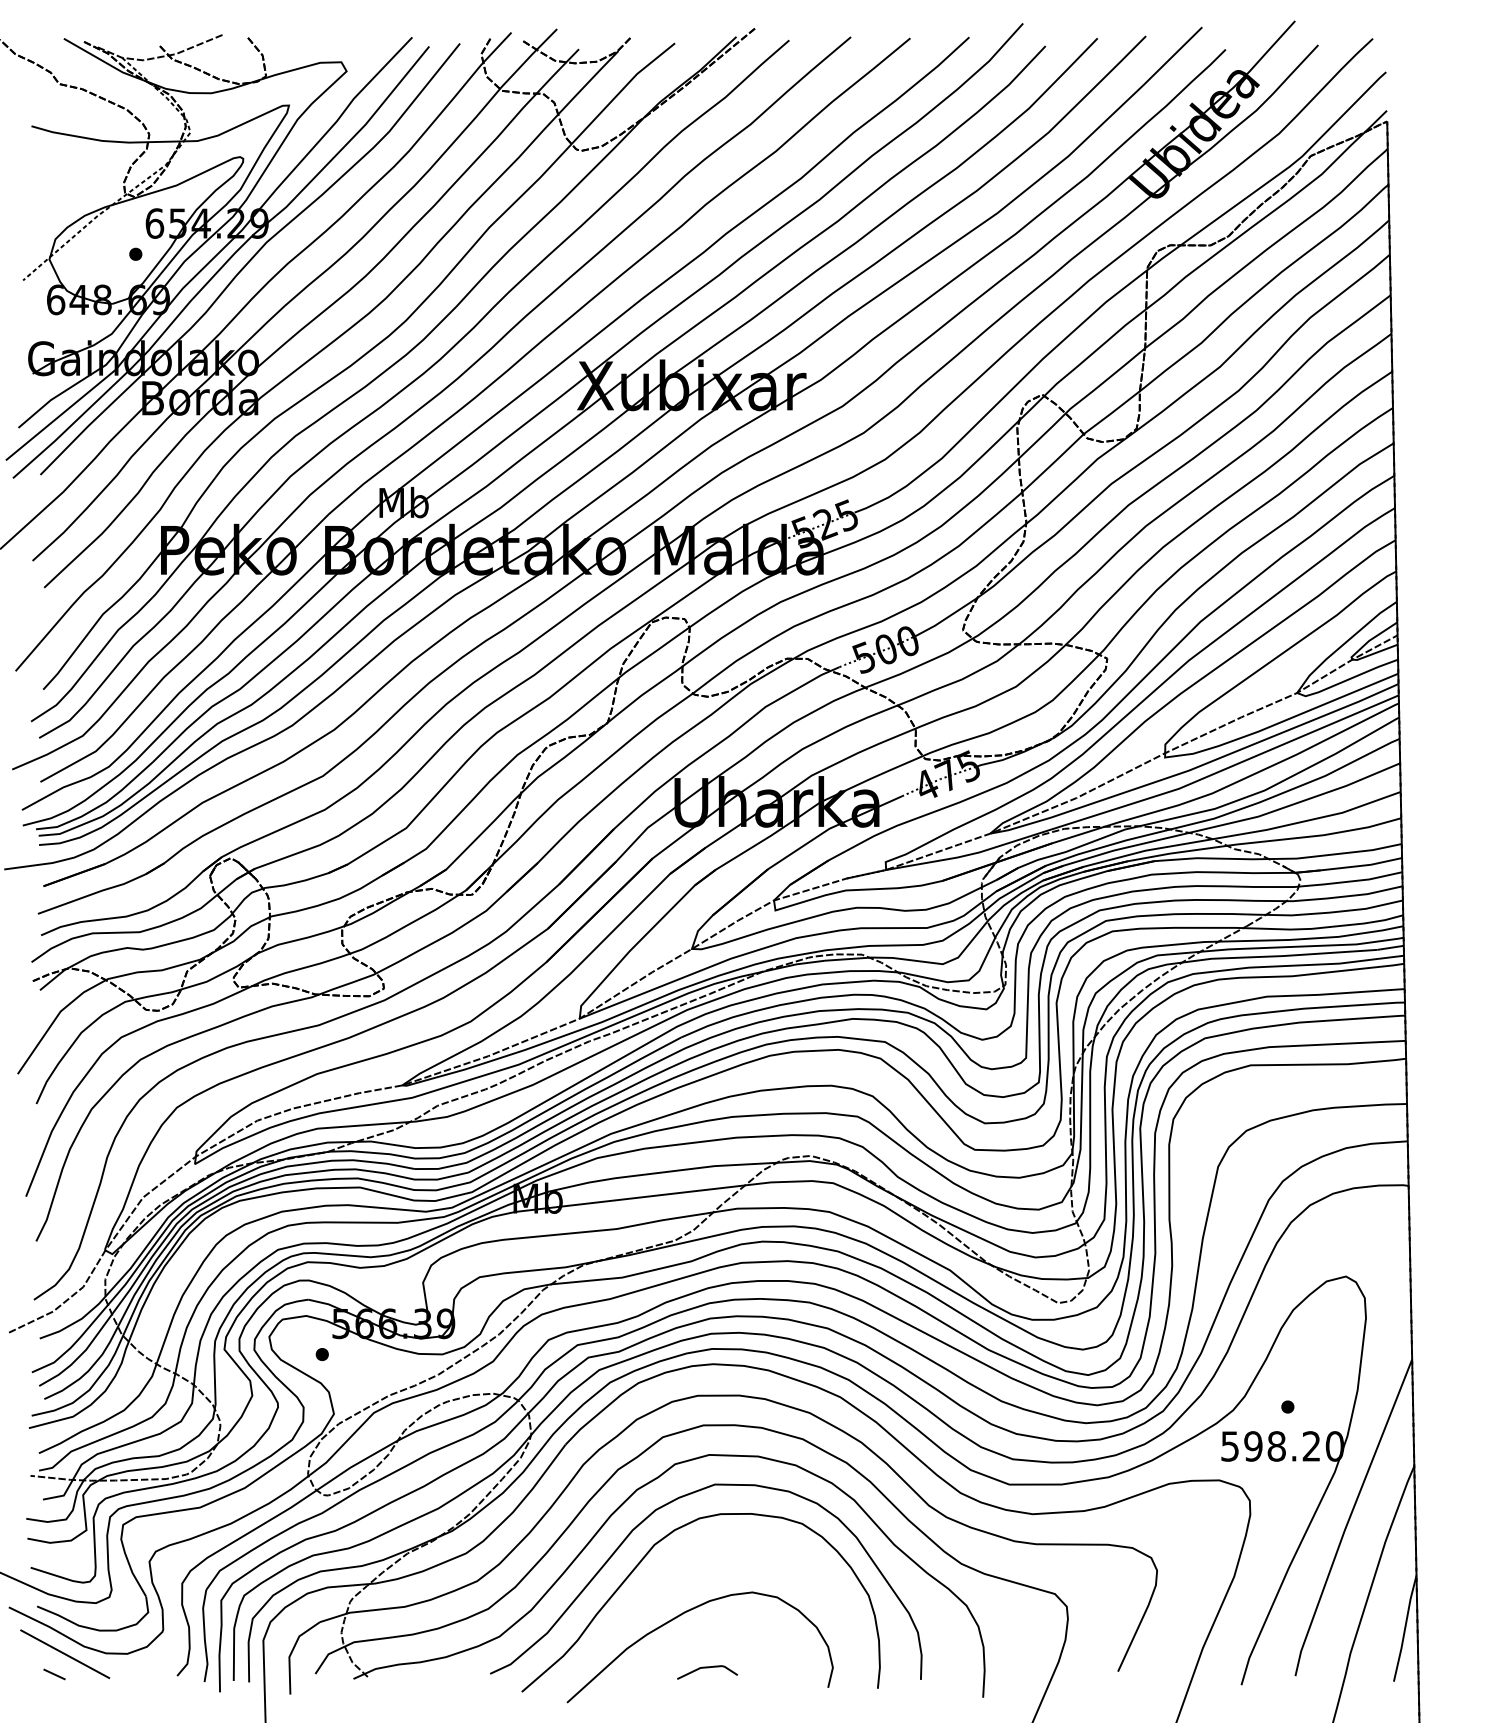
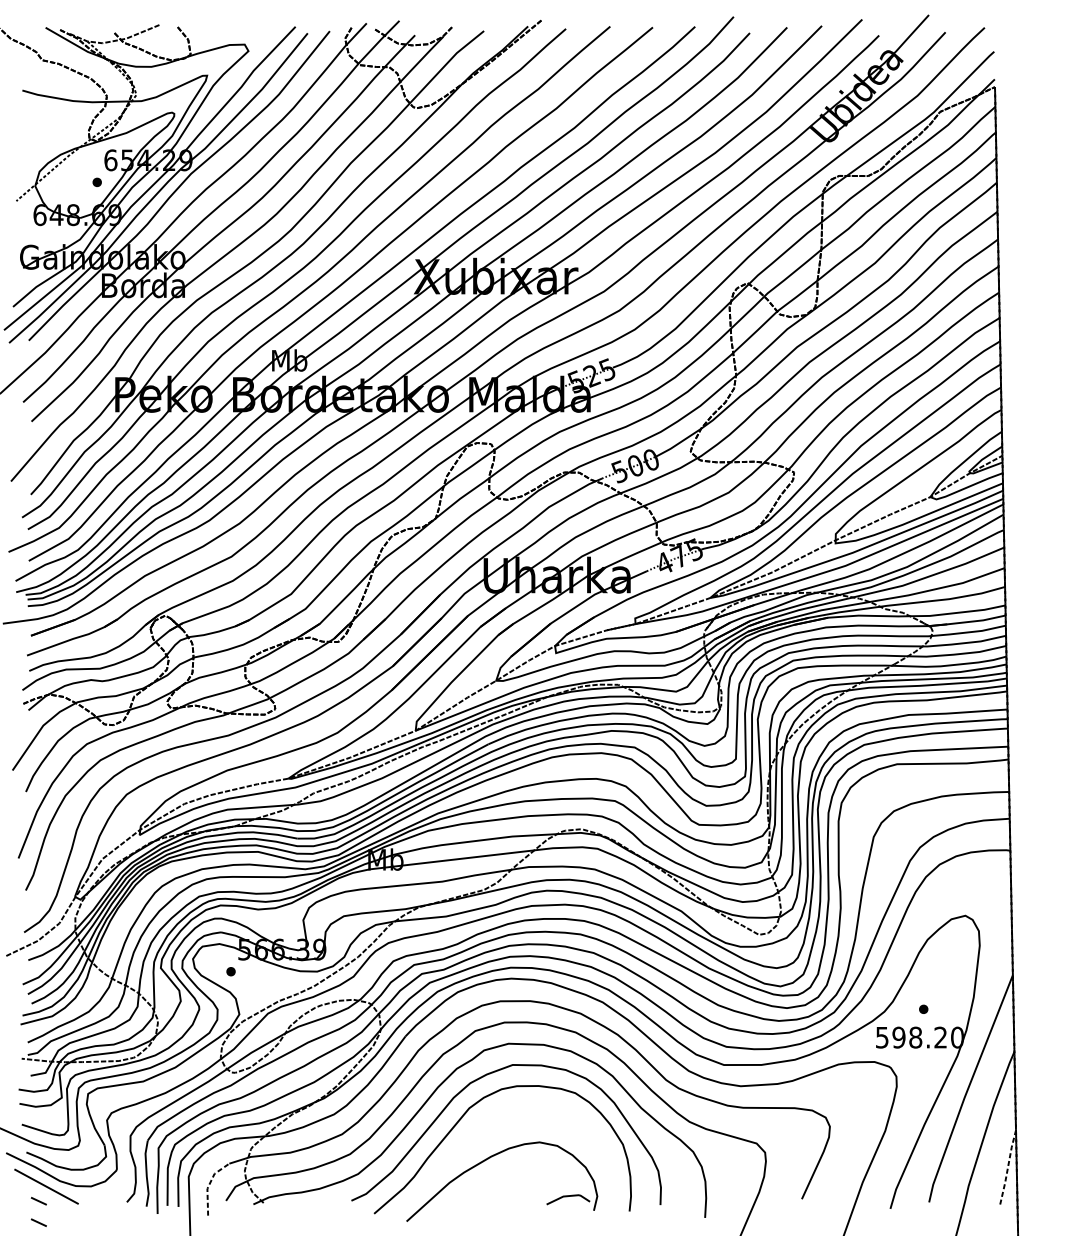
line: (1405, 1628) -> (1008, 1168), solid -> dashed
line: (291, 1651) -> (208, 1184), solid -> dashed
line: (707, 1668) -> (568, 1196), moved
line: (54, 1704) -> (38, 1222), added

